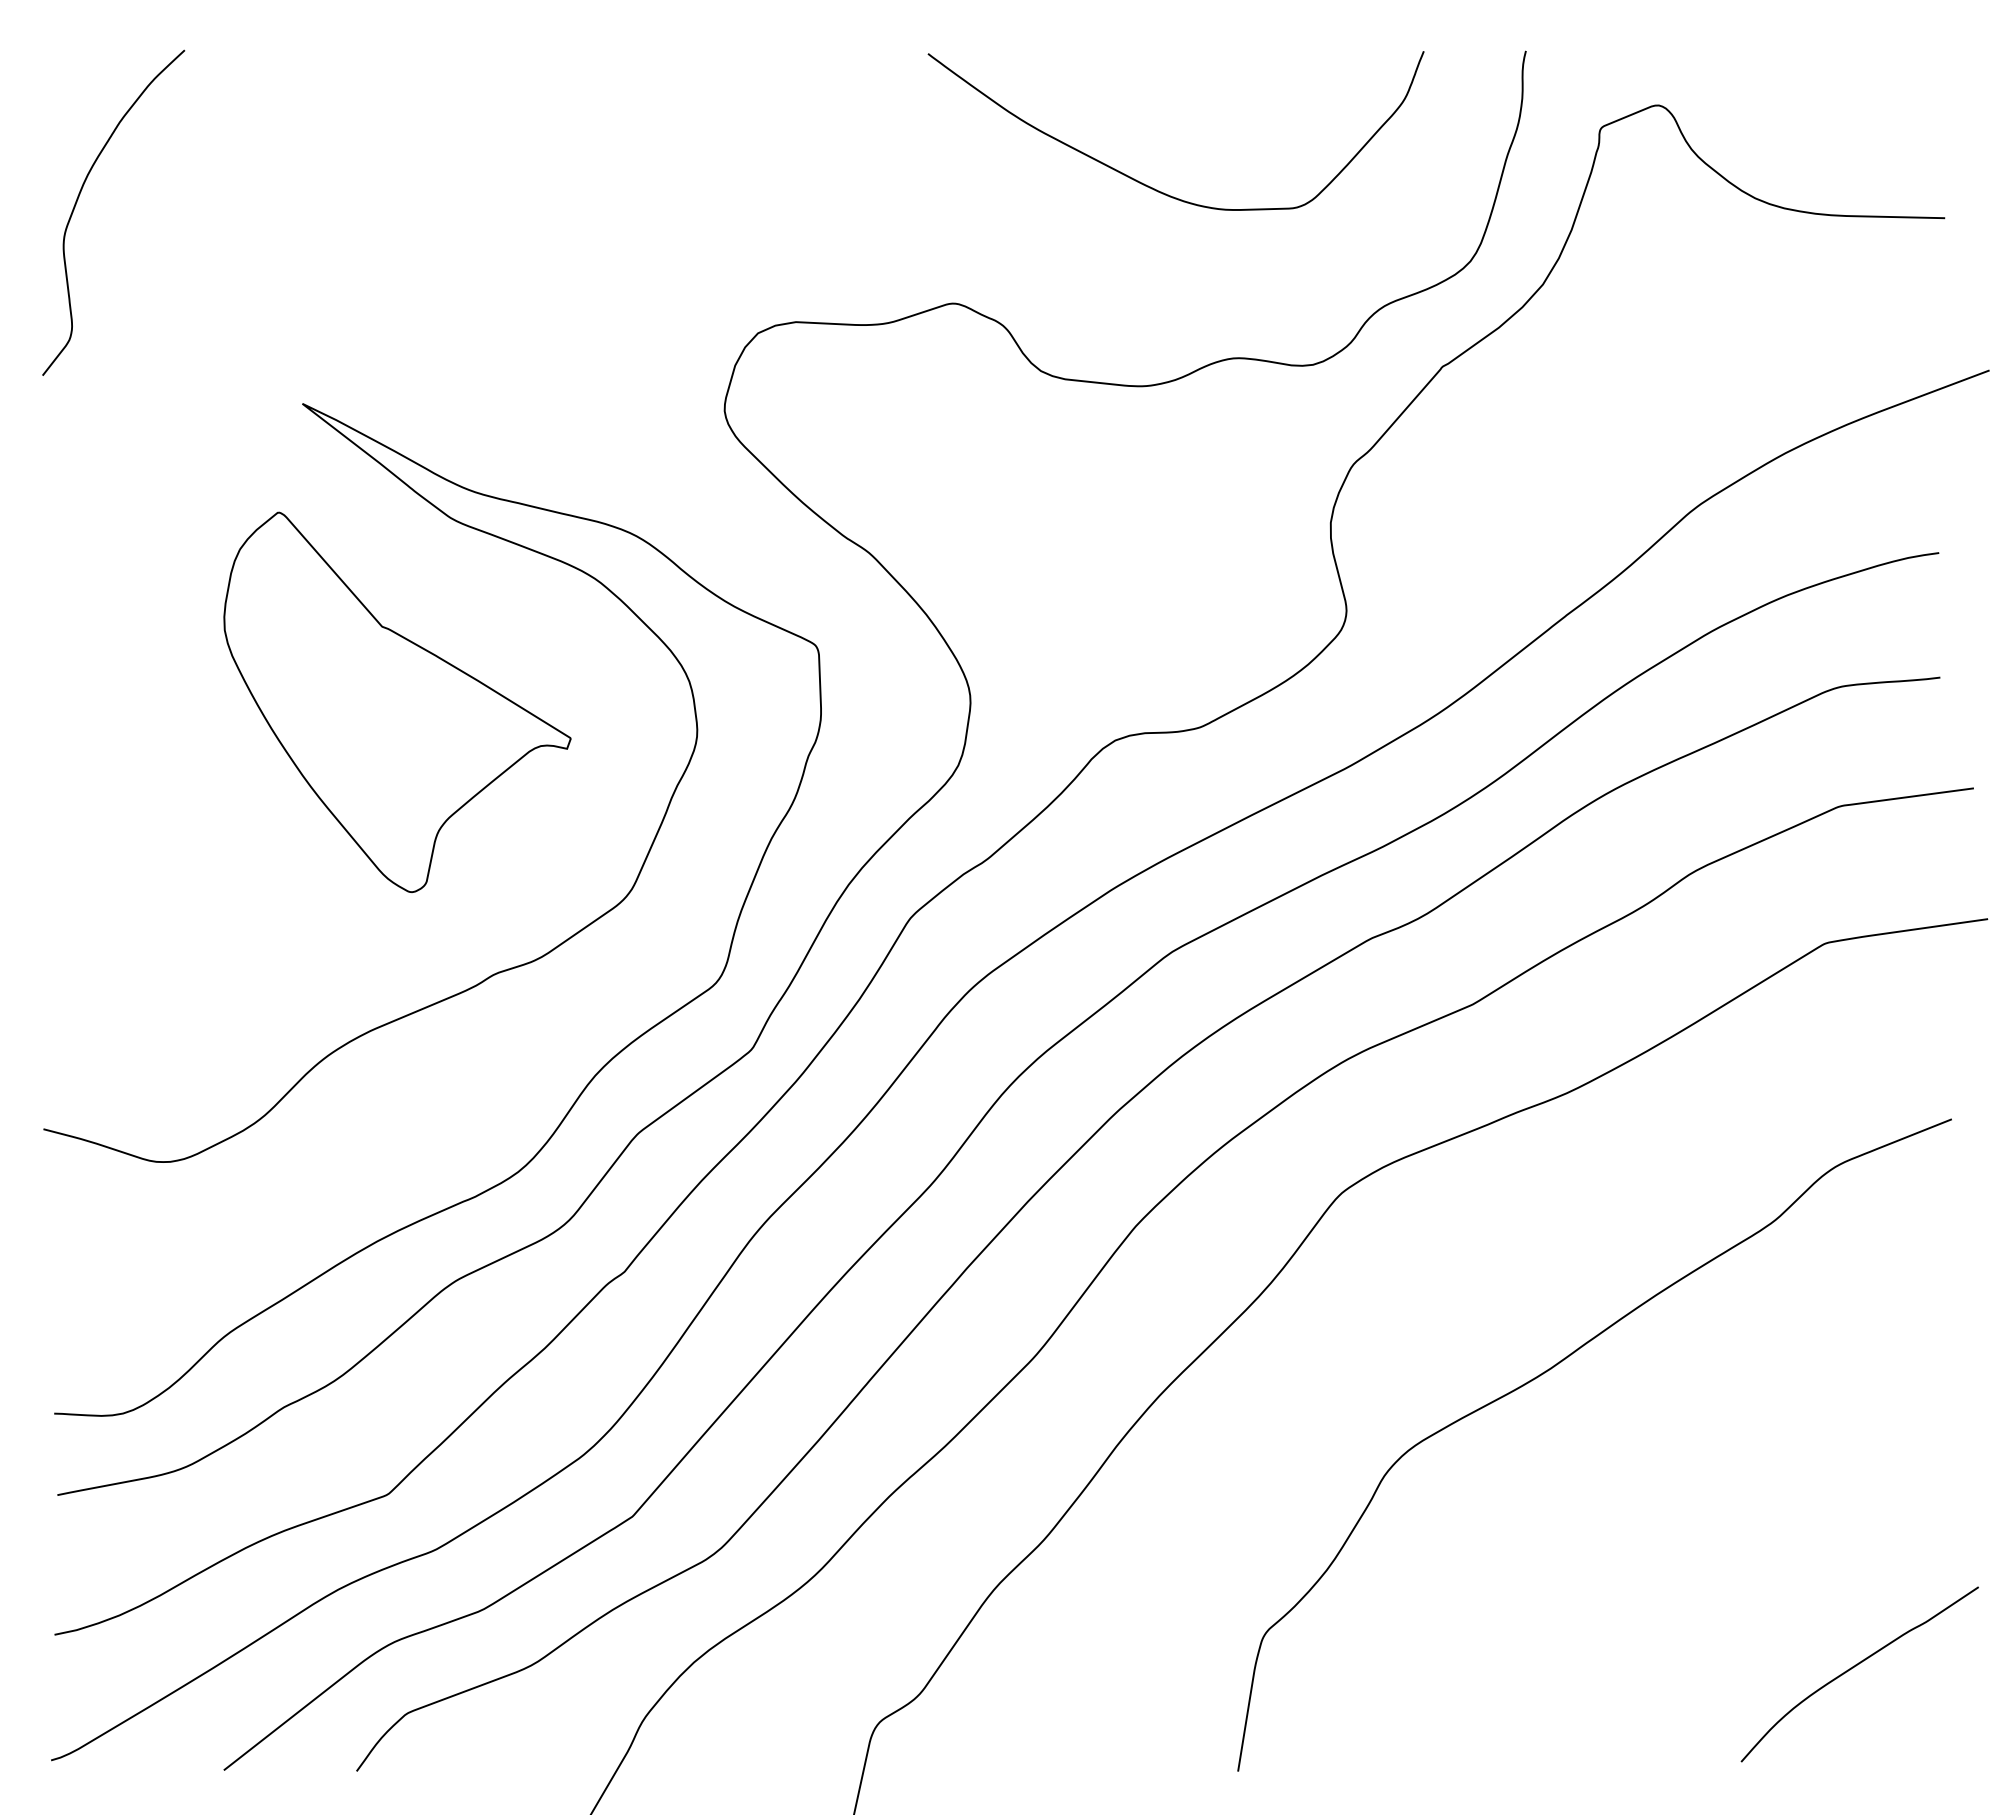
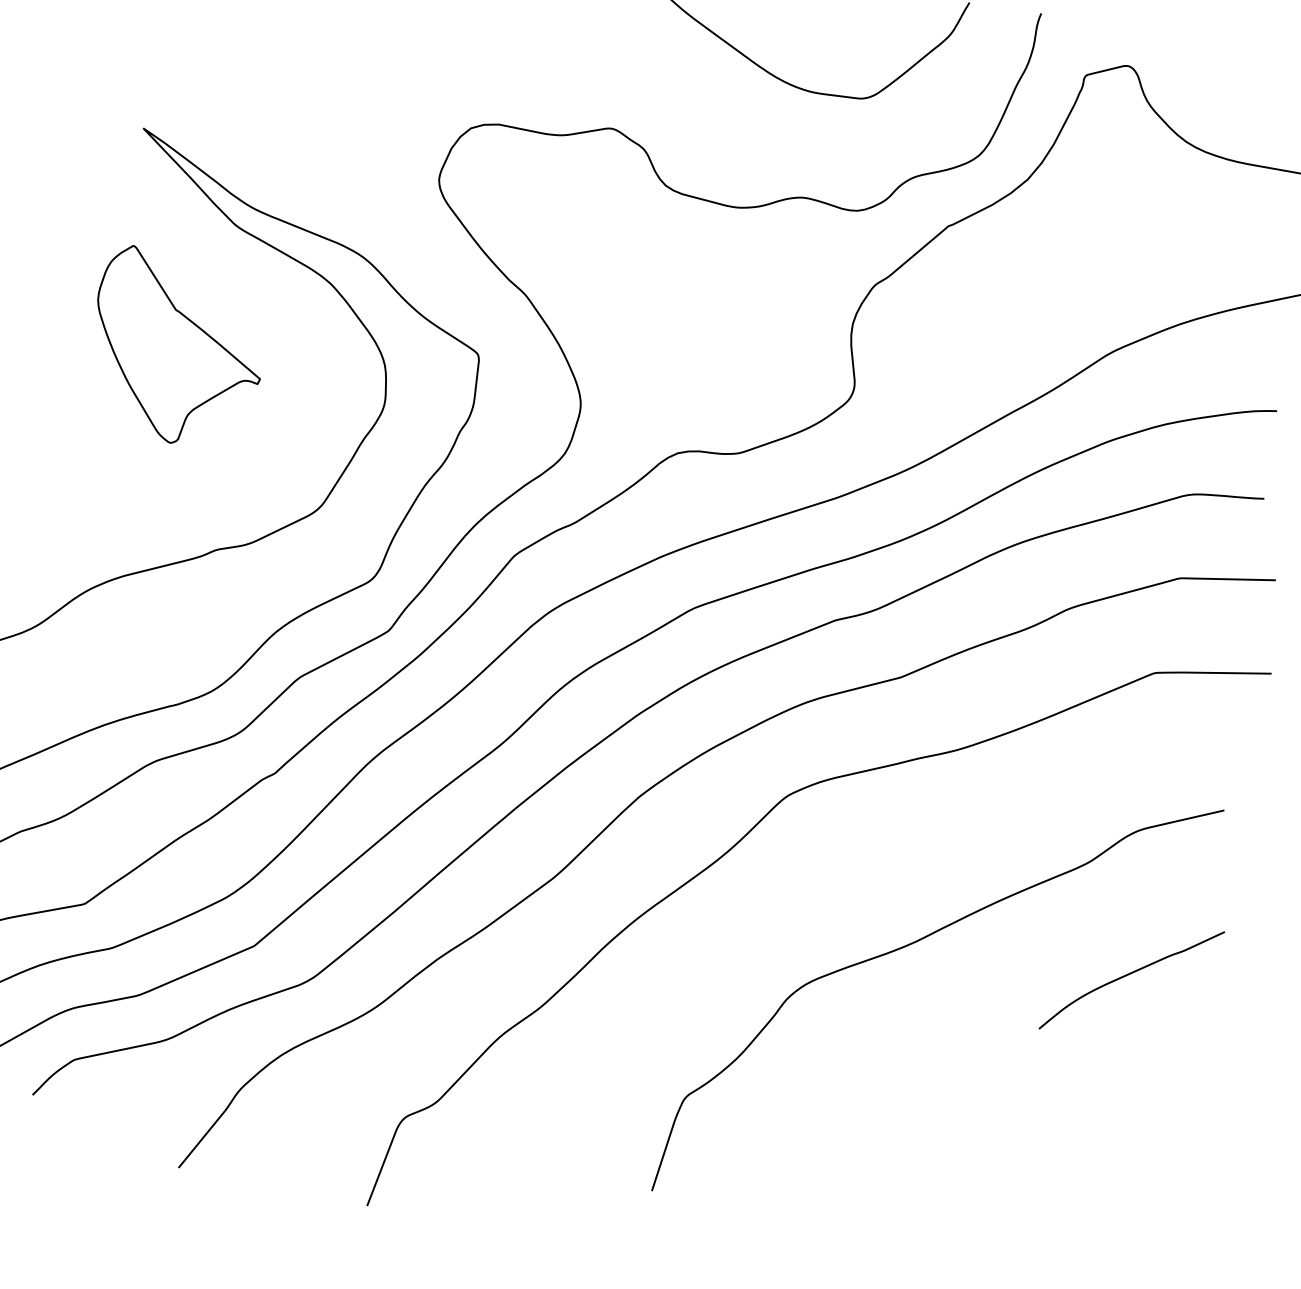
part: (397, 701) -> (177, 347), size x0.7
curve: (1853, 1668) -> (1128, 975), moved

